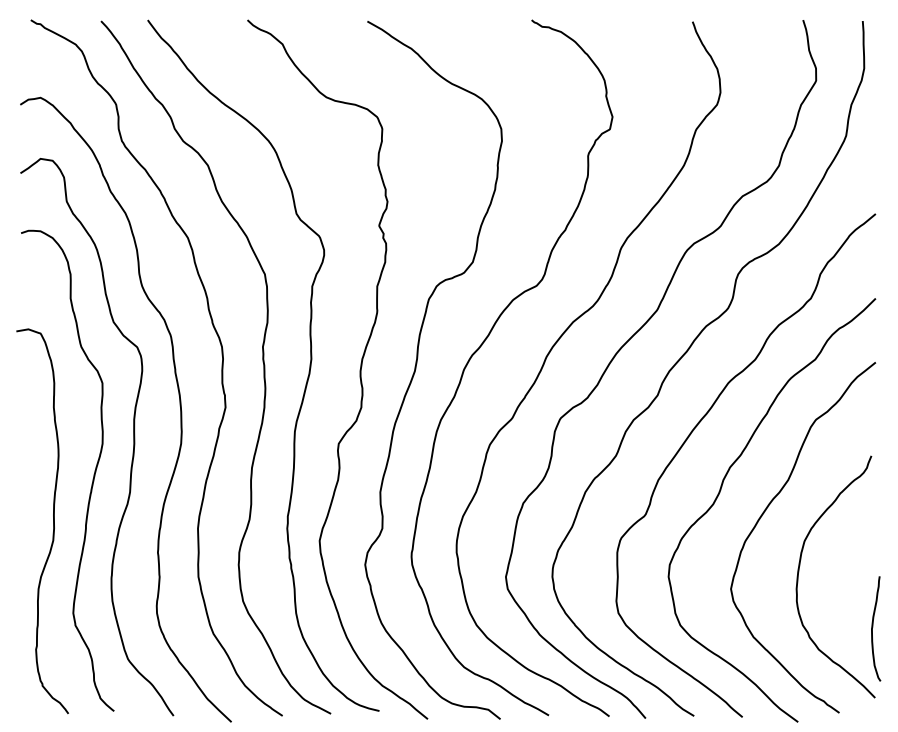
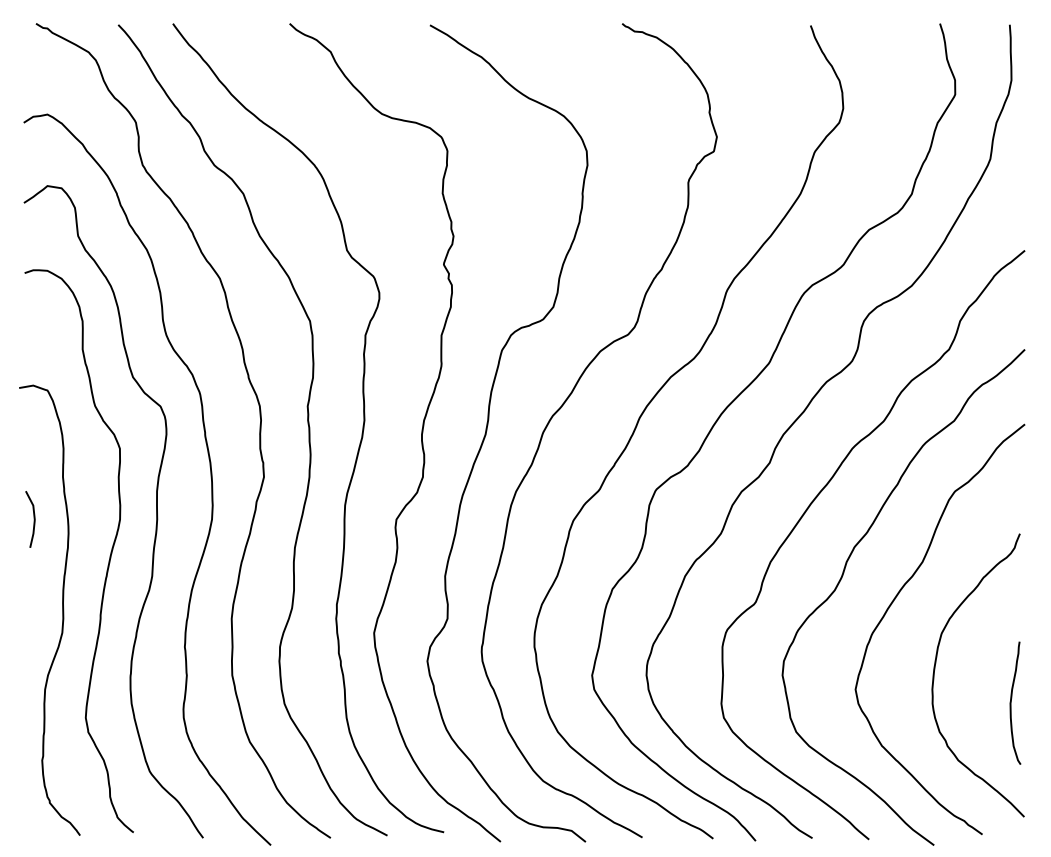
curve: (28, 443) -> (33, 519), added
curve: (872, 628) -> (1011, 702), moved

